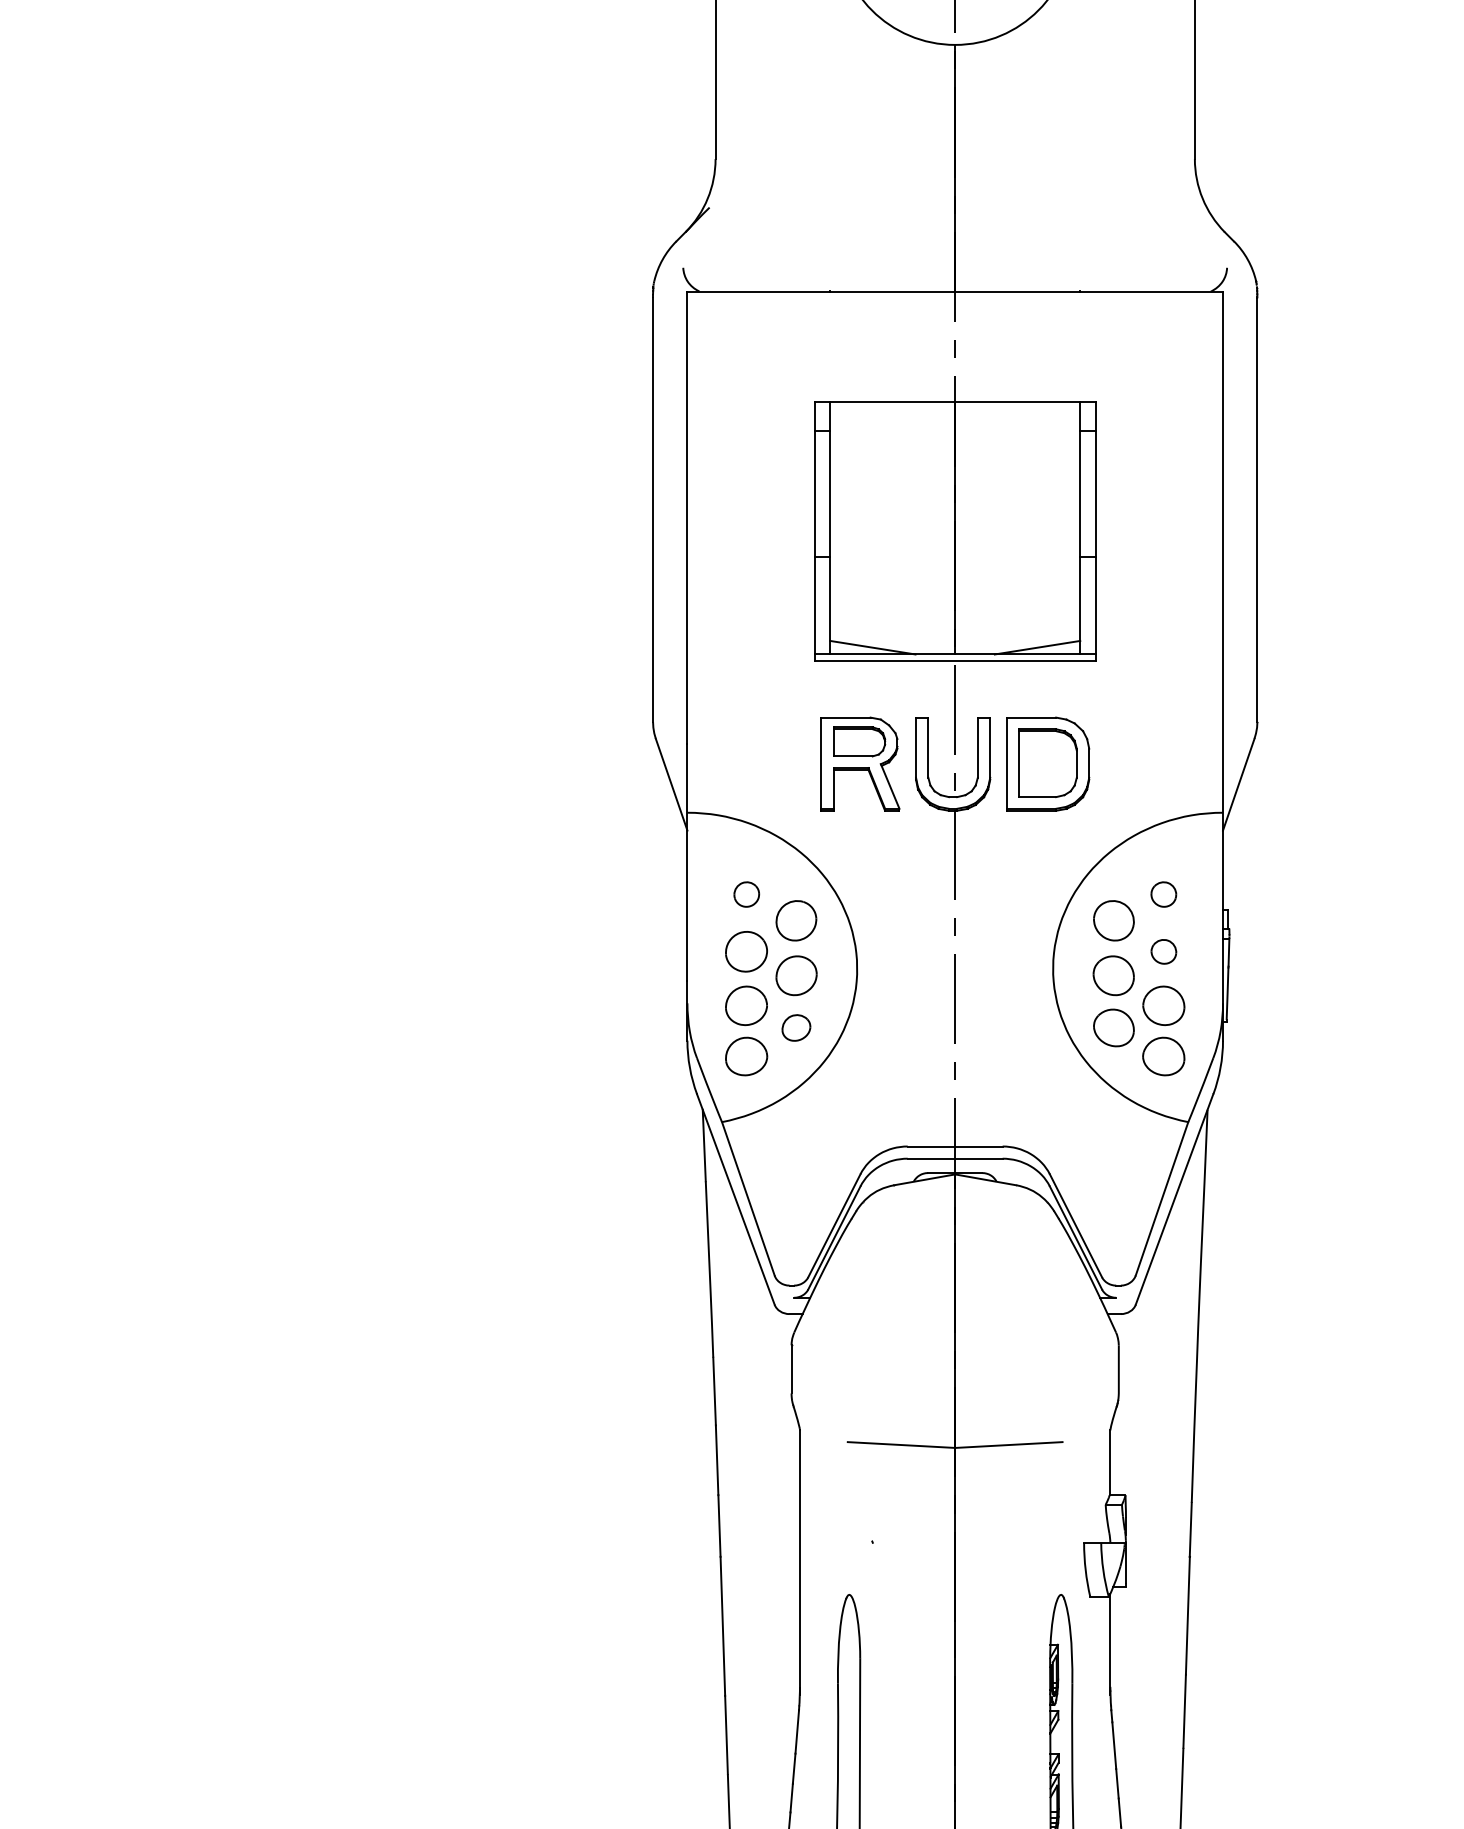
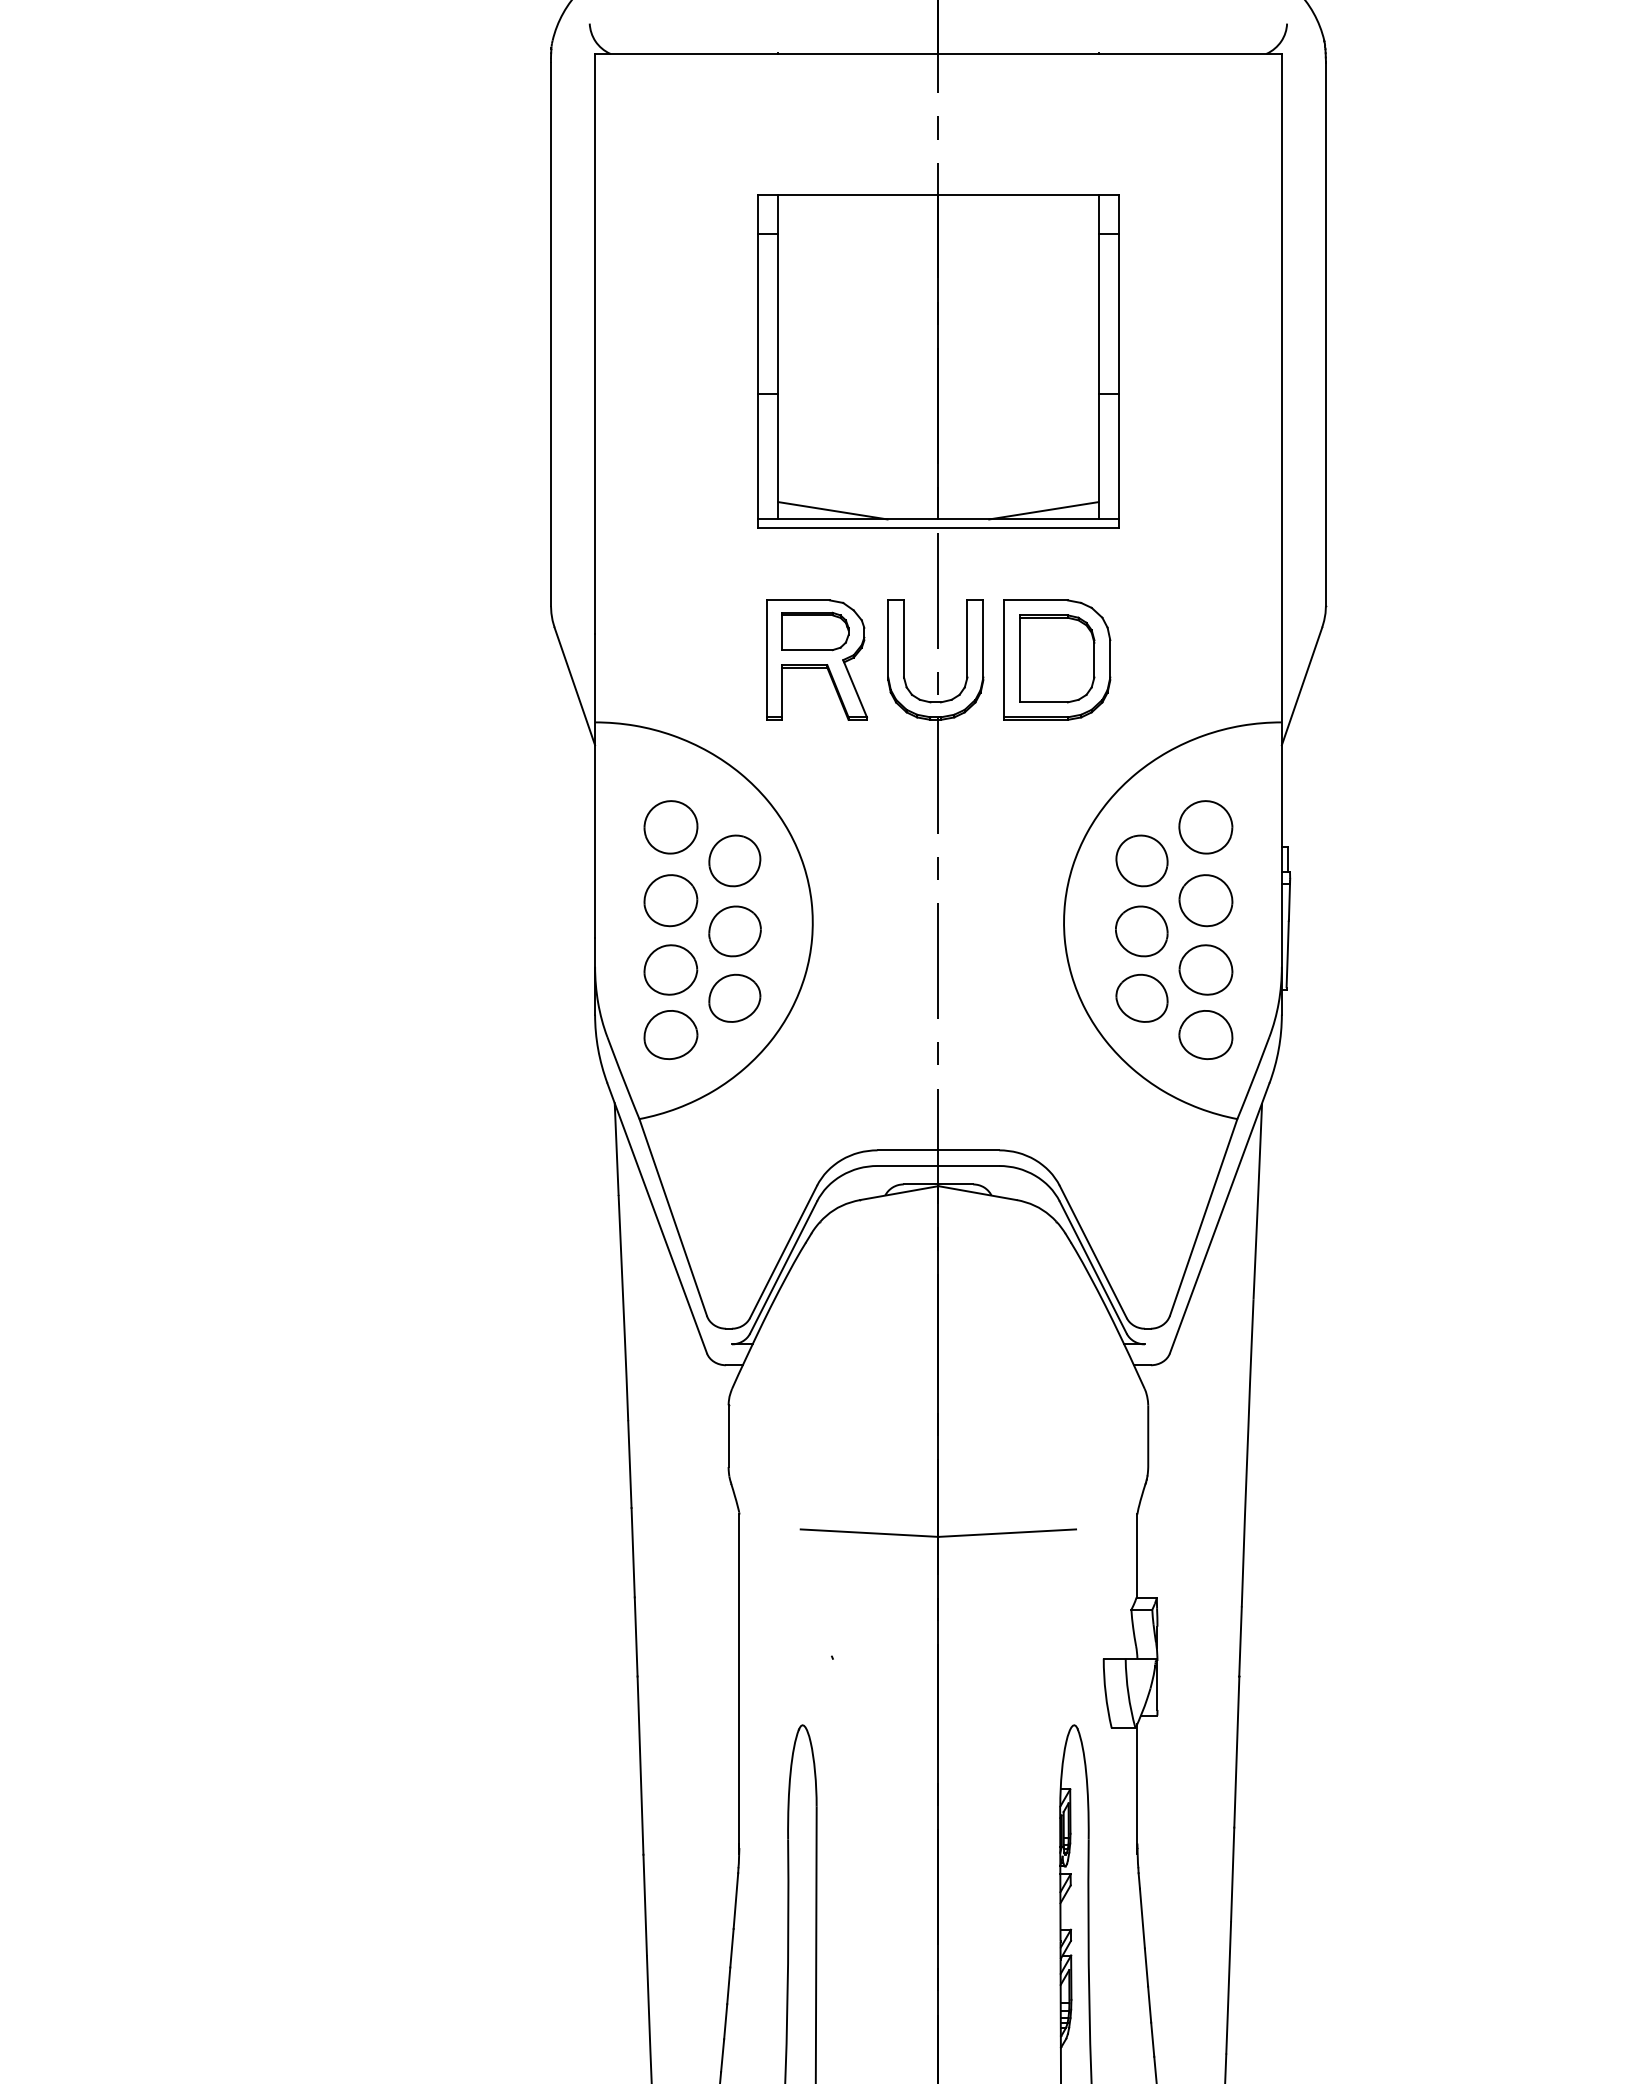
part: (746, 894) -> (670, 827), size x1.67
part: (1163, 894) -> (1205, 827), size x1.67
part: (1163, 951) -> (1205, 900), size x1.67
part: (796, 1027) -> (734, 997), size x1.43

